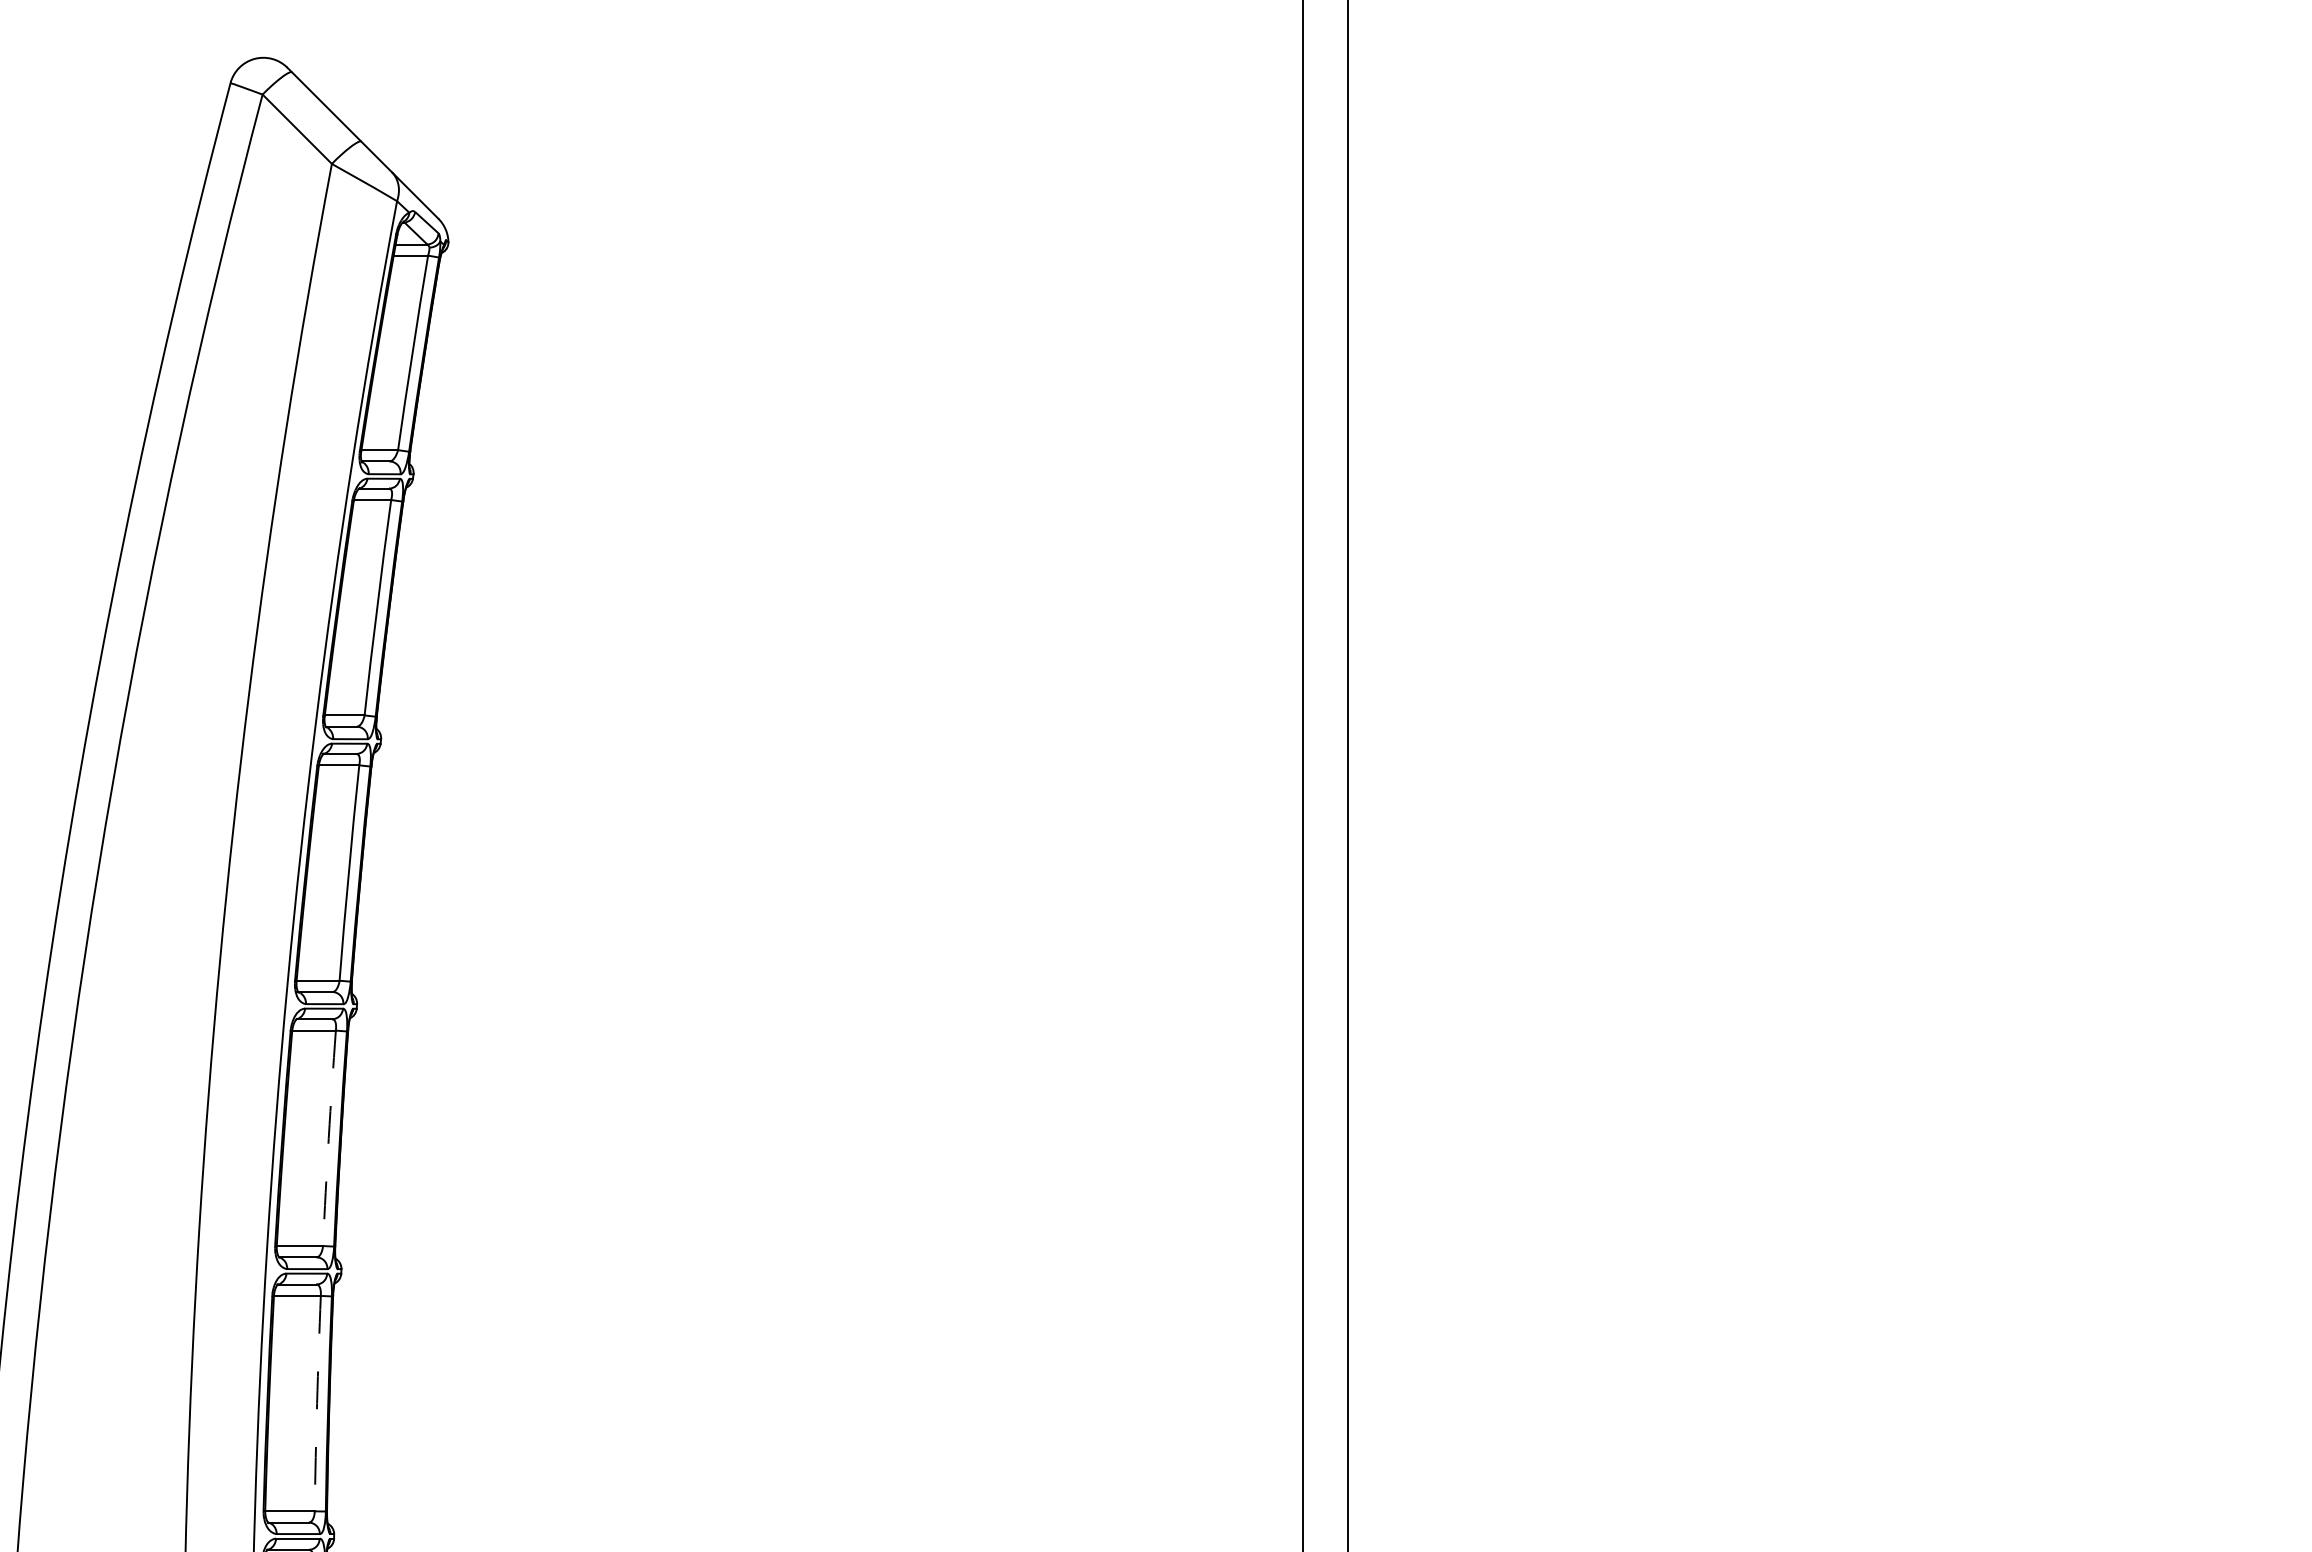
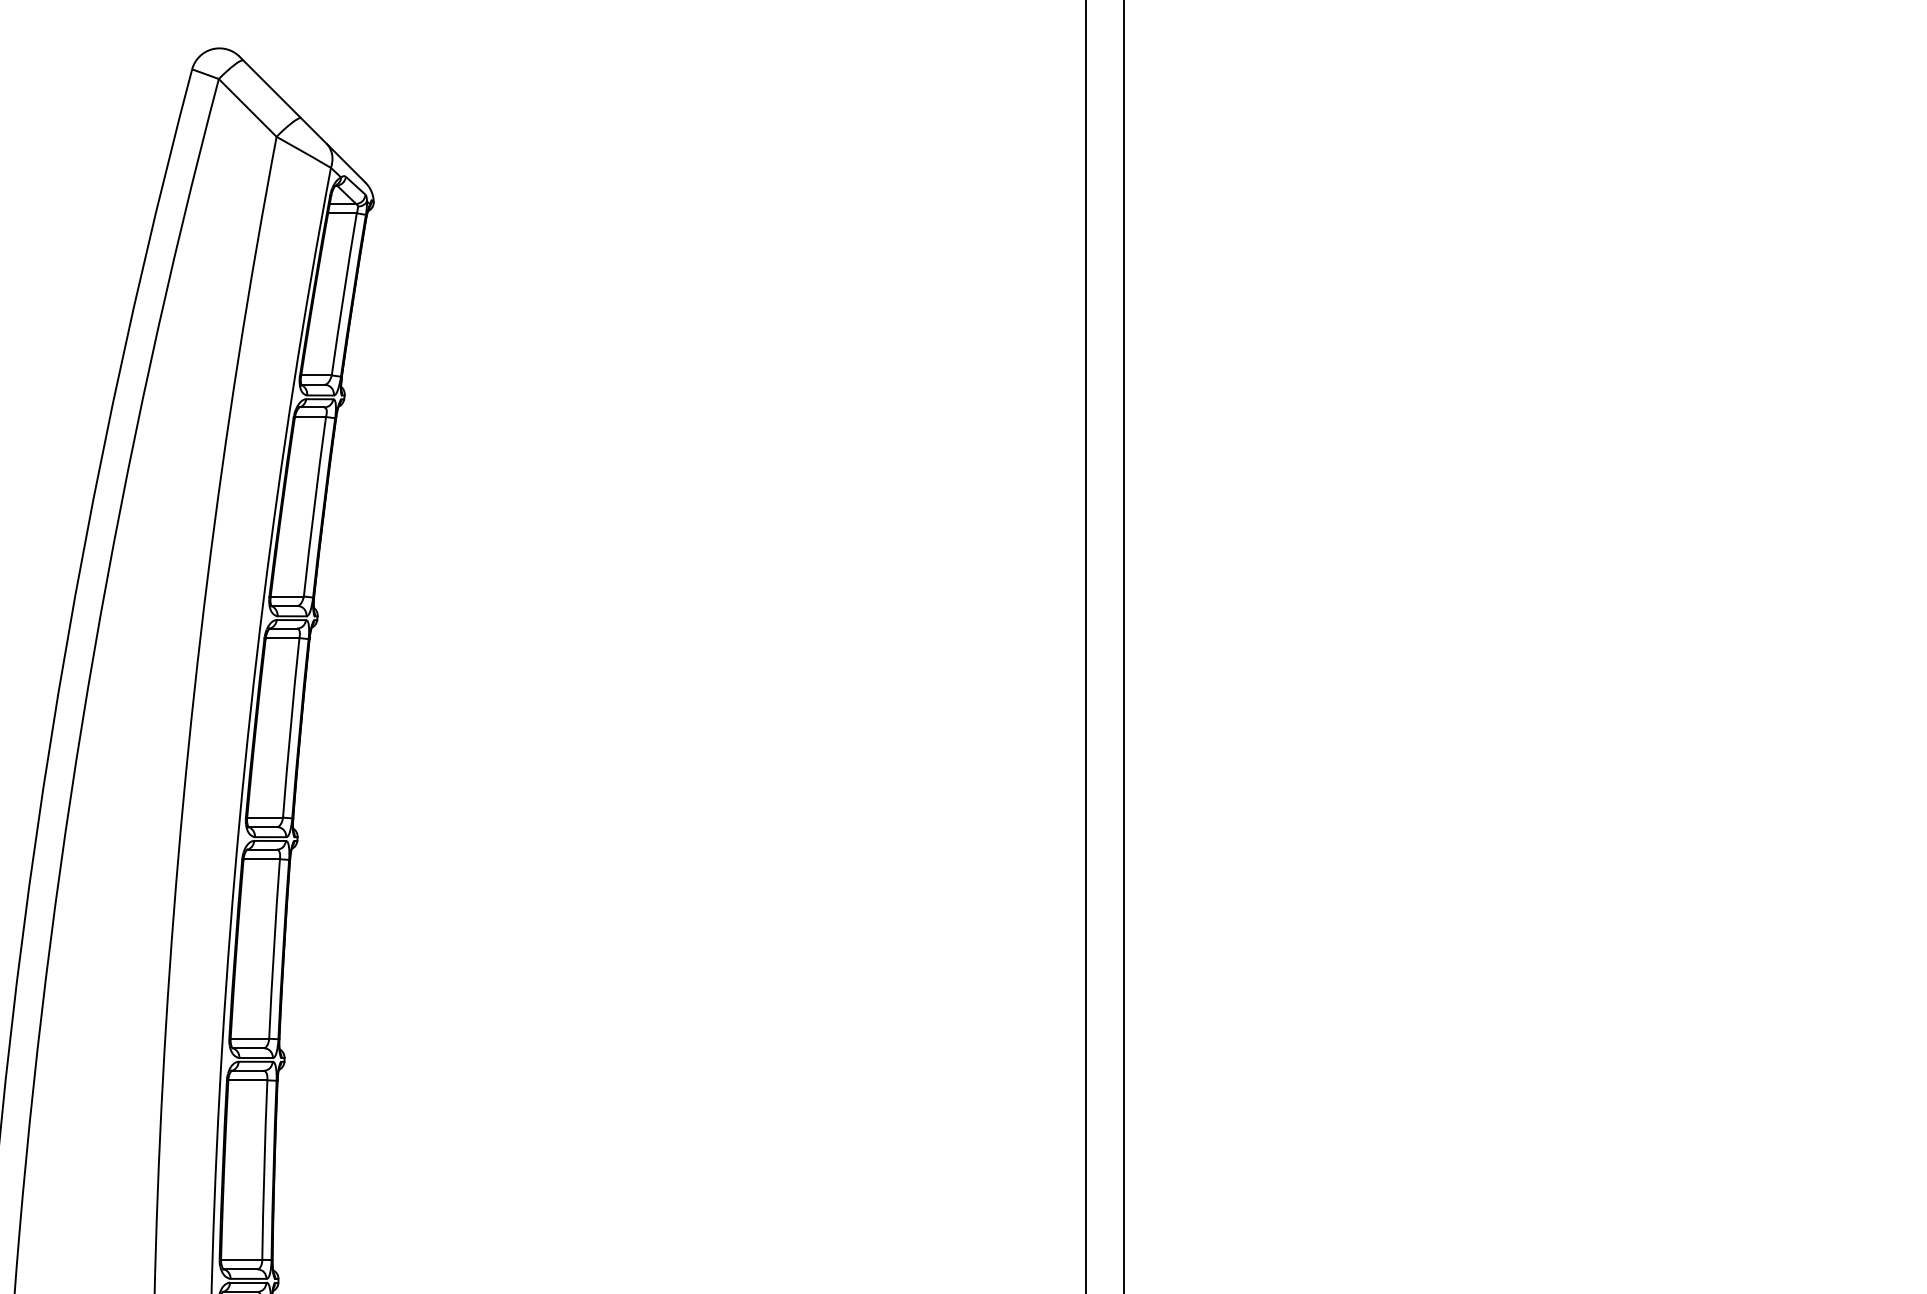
arc: (328, 1138) -> (273, 949), dashed -> solid
arc: (317, 1403) -> (264, 1170), dashed -> solid

